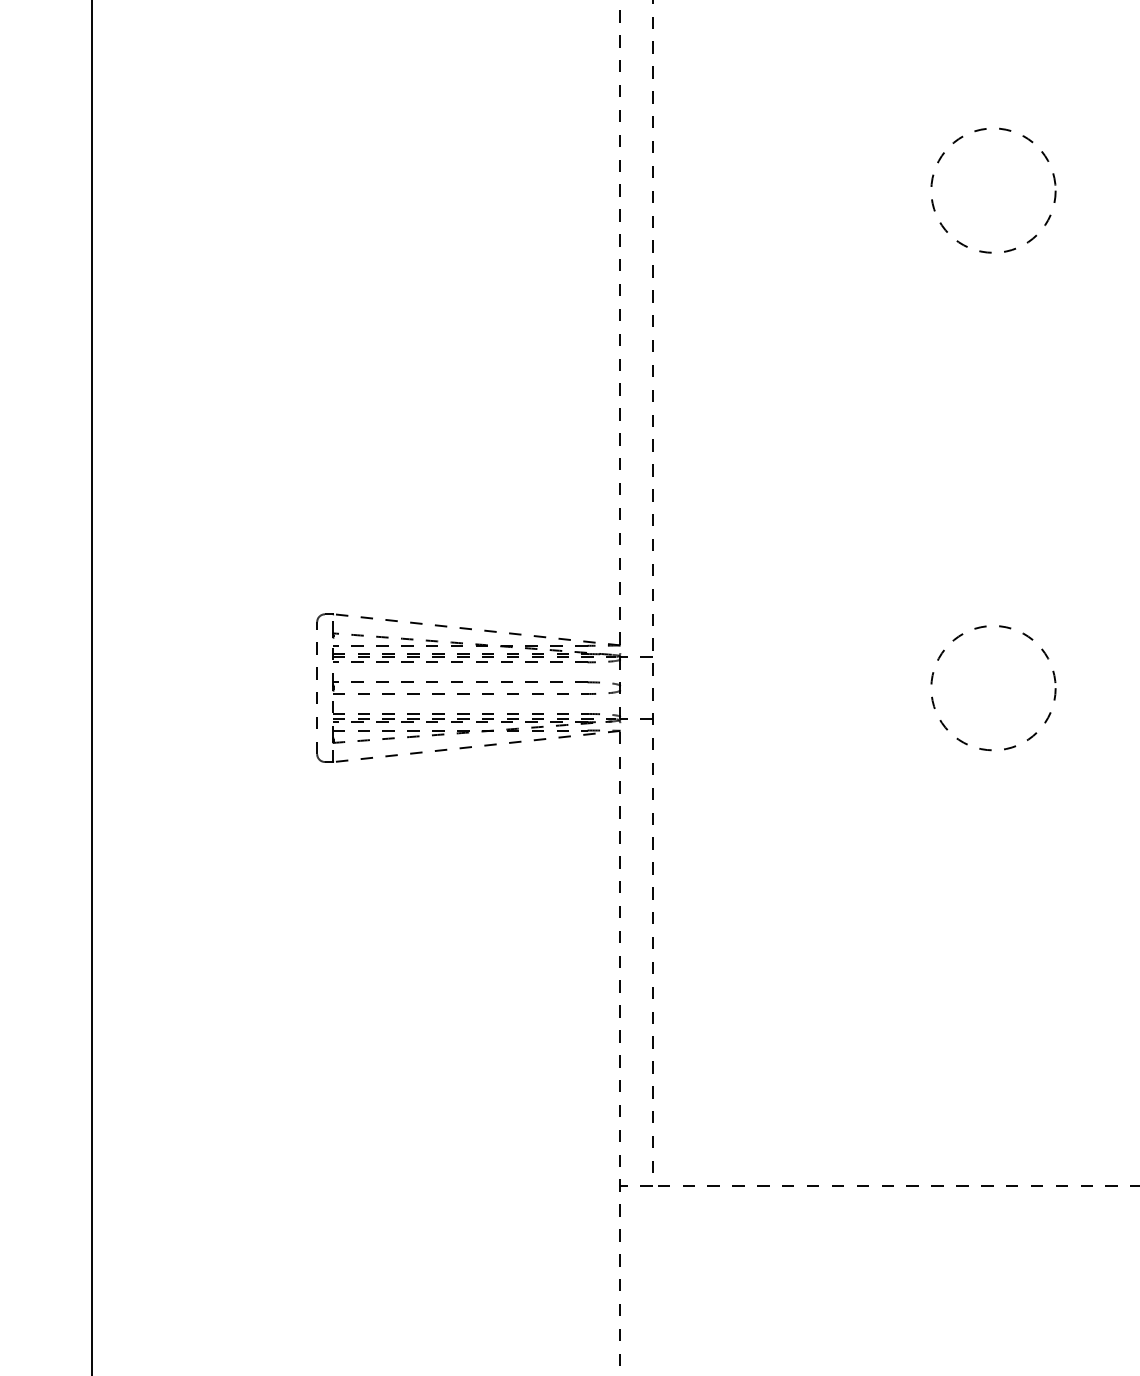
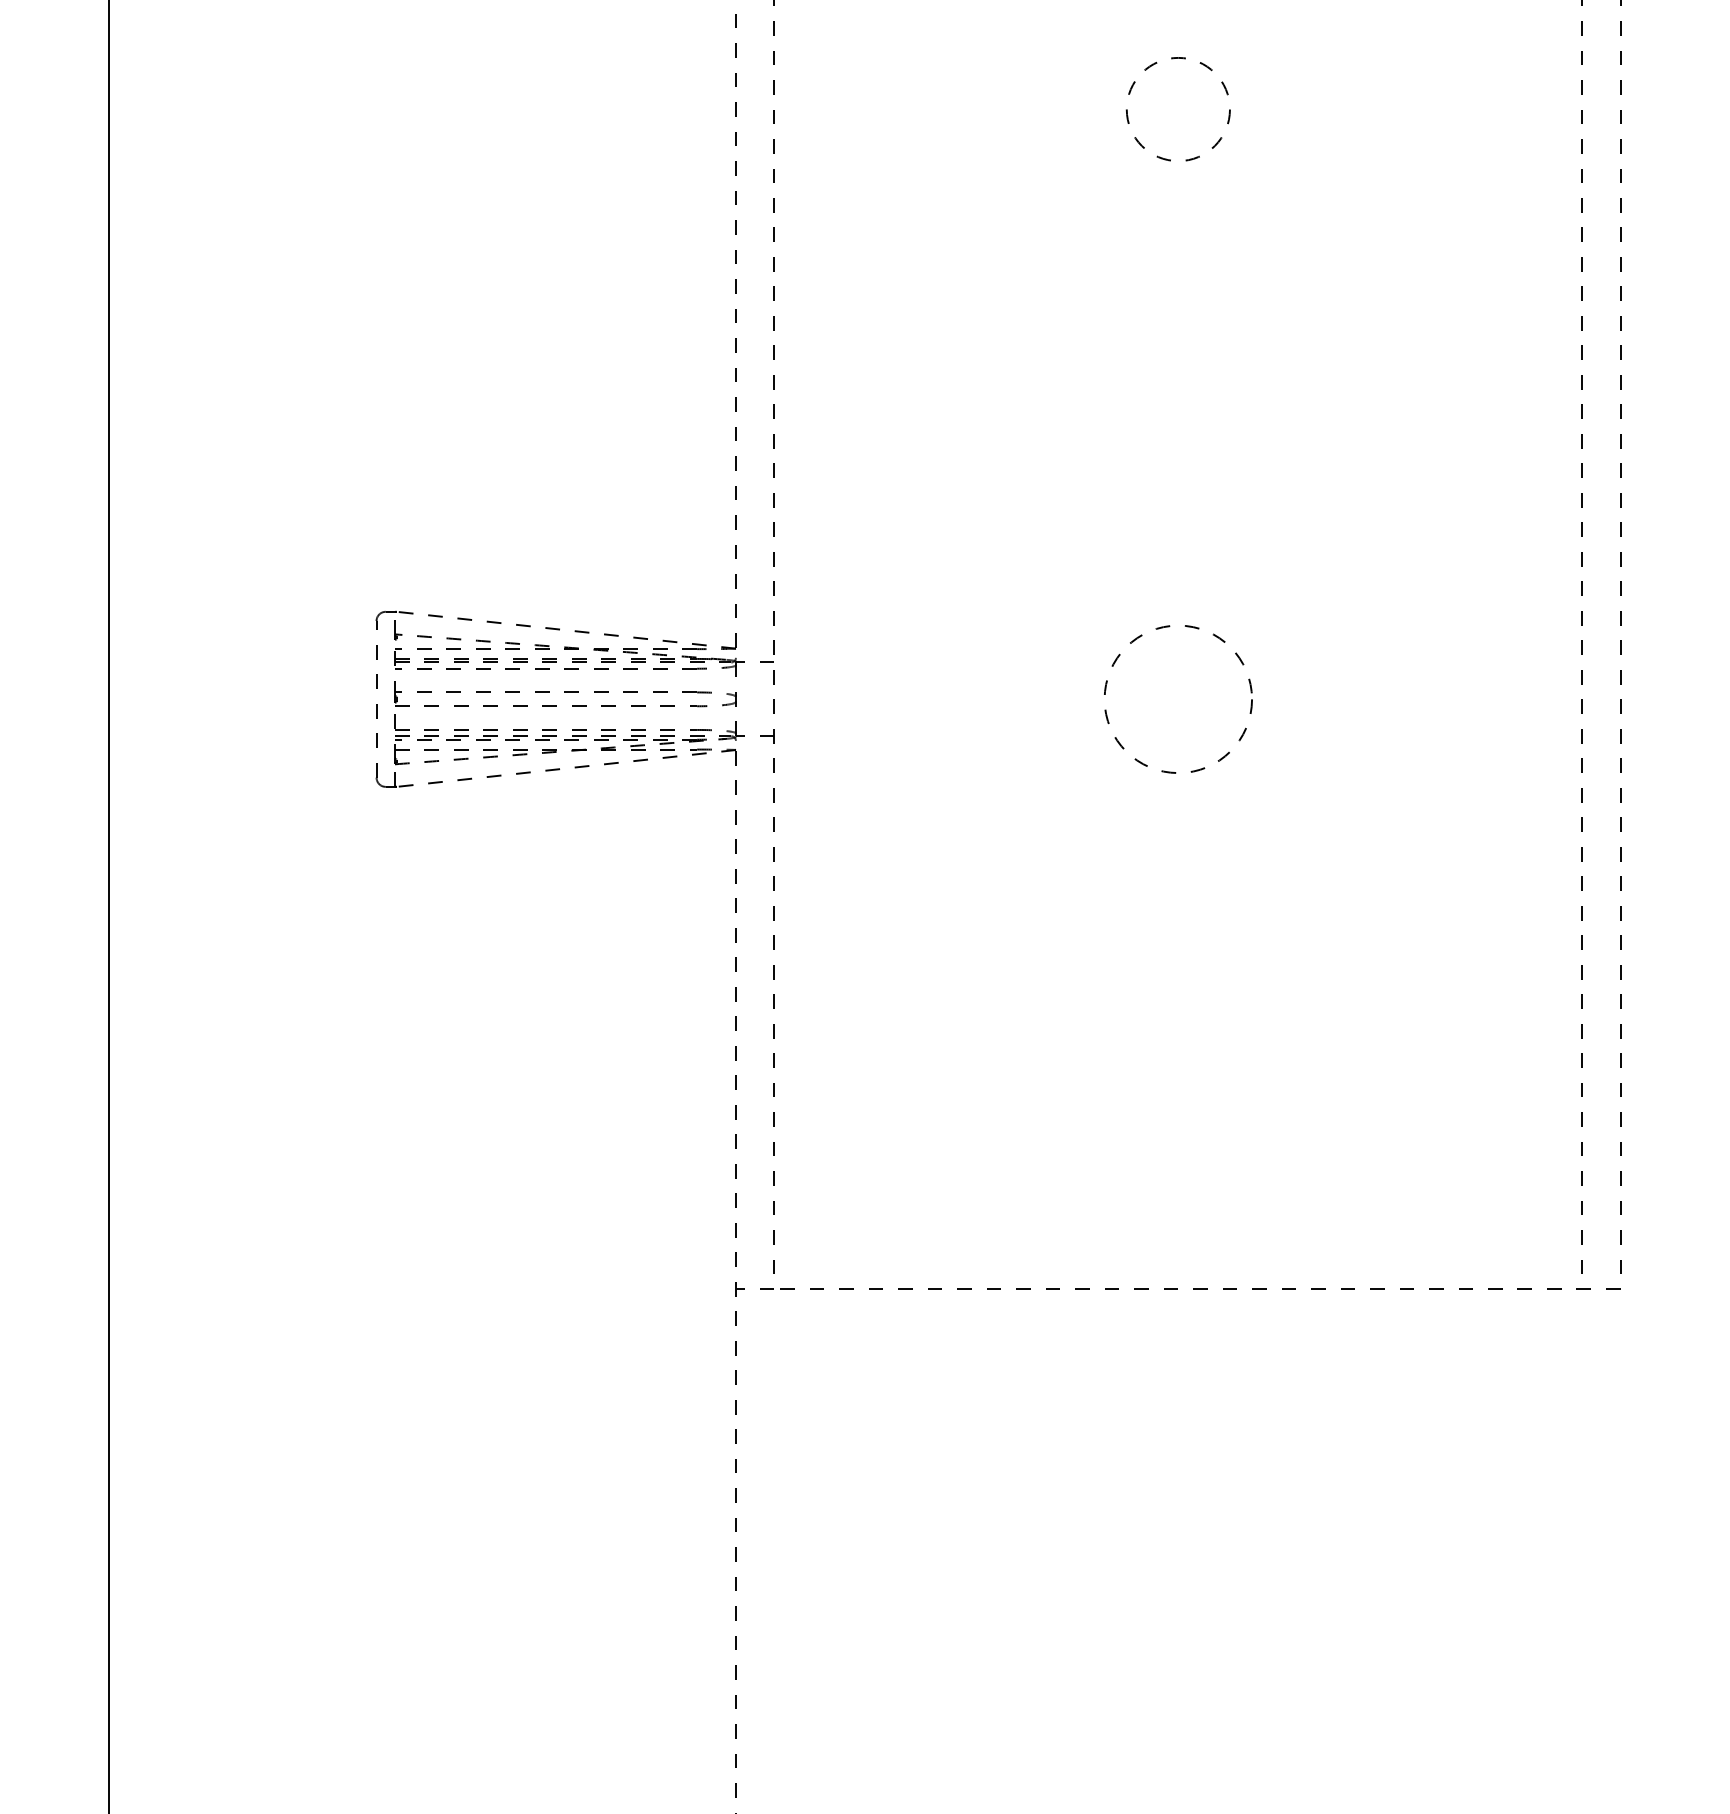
circle: (993, 190) -> (1178, 109), size x0.7

